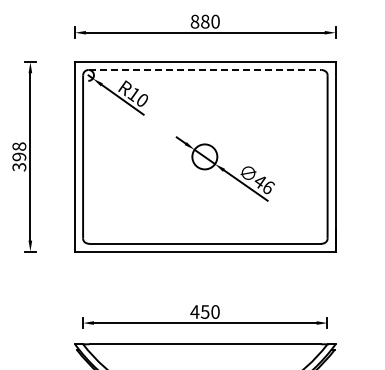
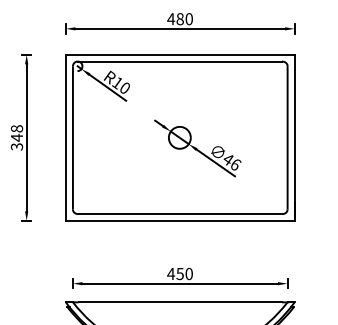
text: (194, 21) -> (170, 18), 880 -> 480
line: (205, 69) -> (180, 61), dashed -> solid
text: (19, 156) -> (17, 137), 398 -> 348

